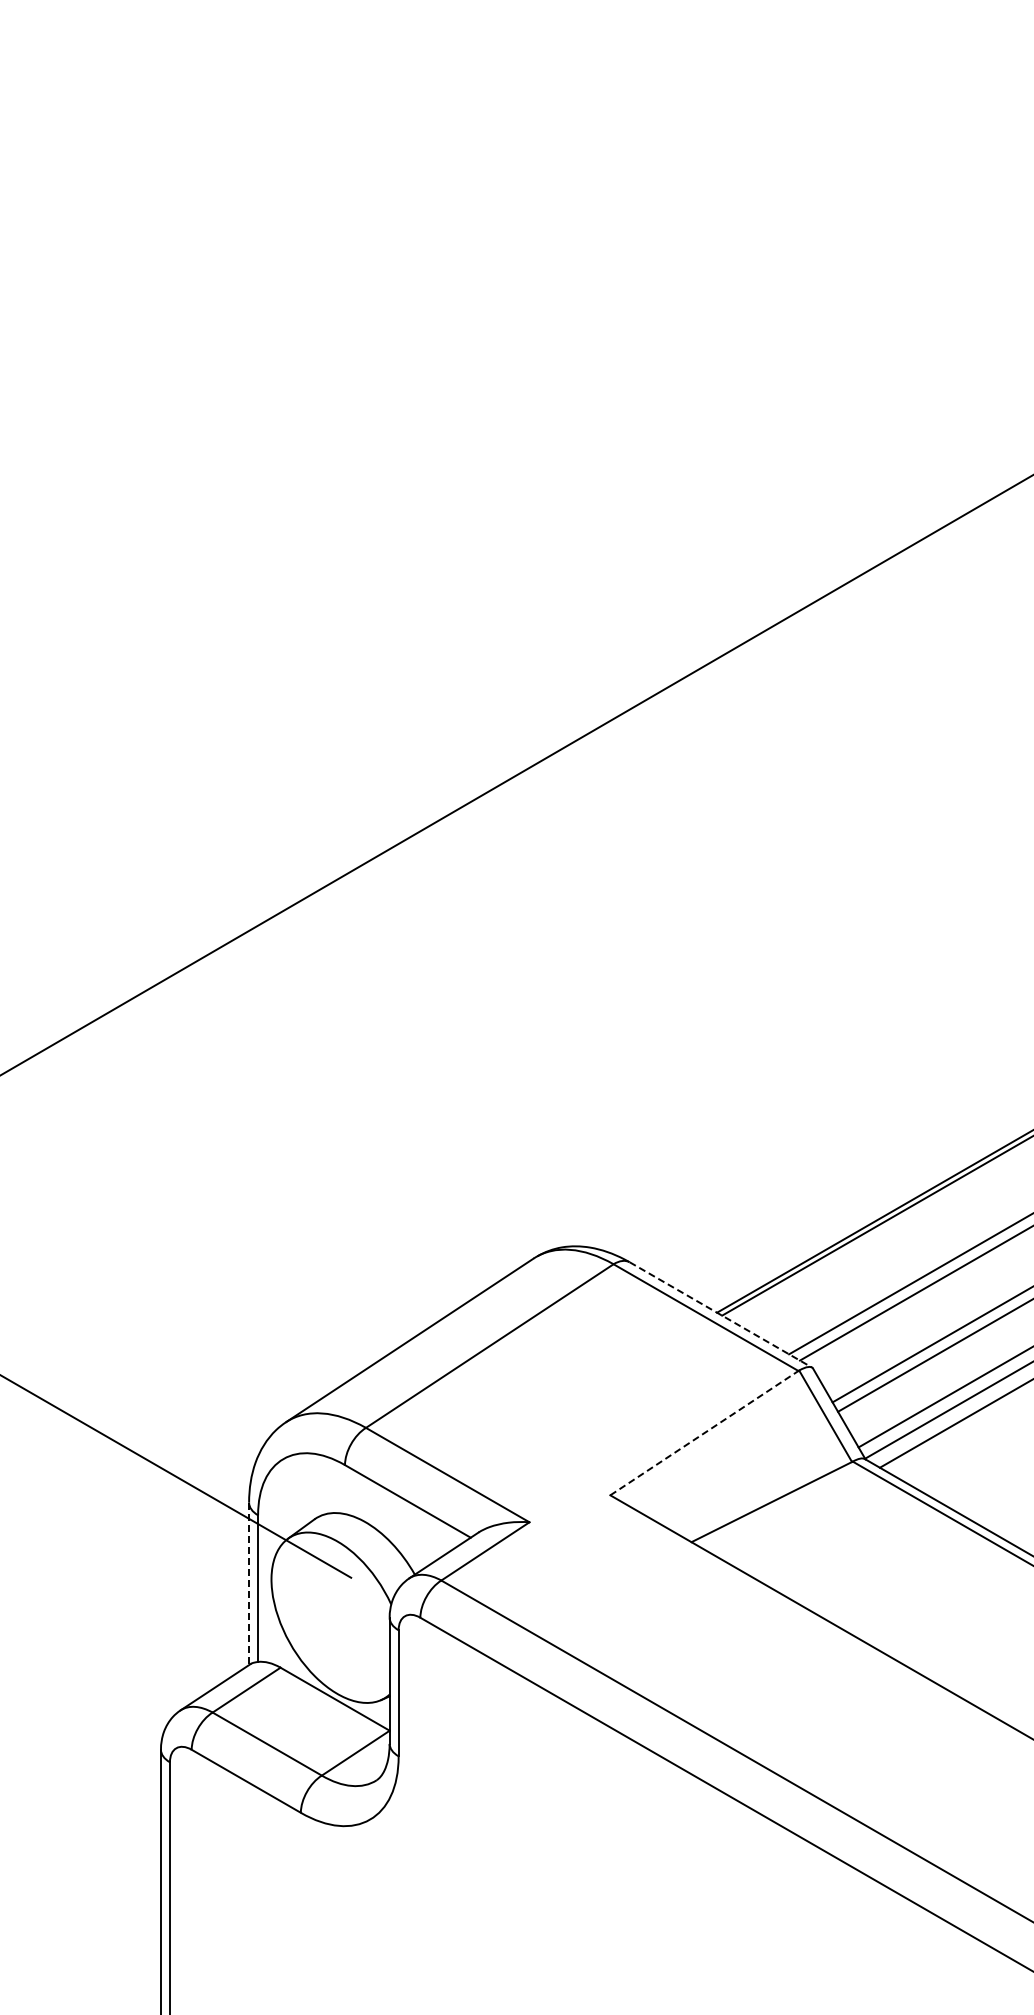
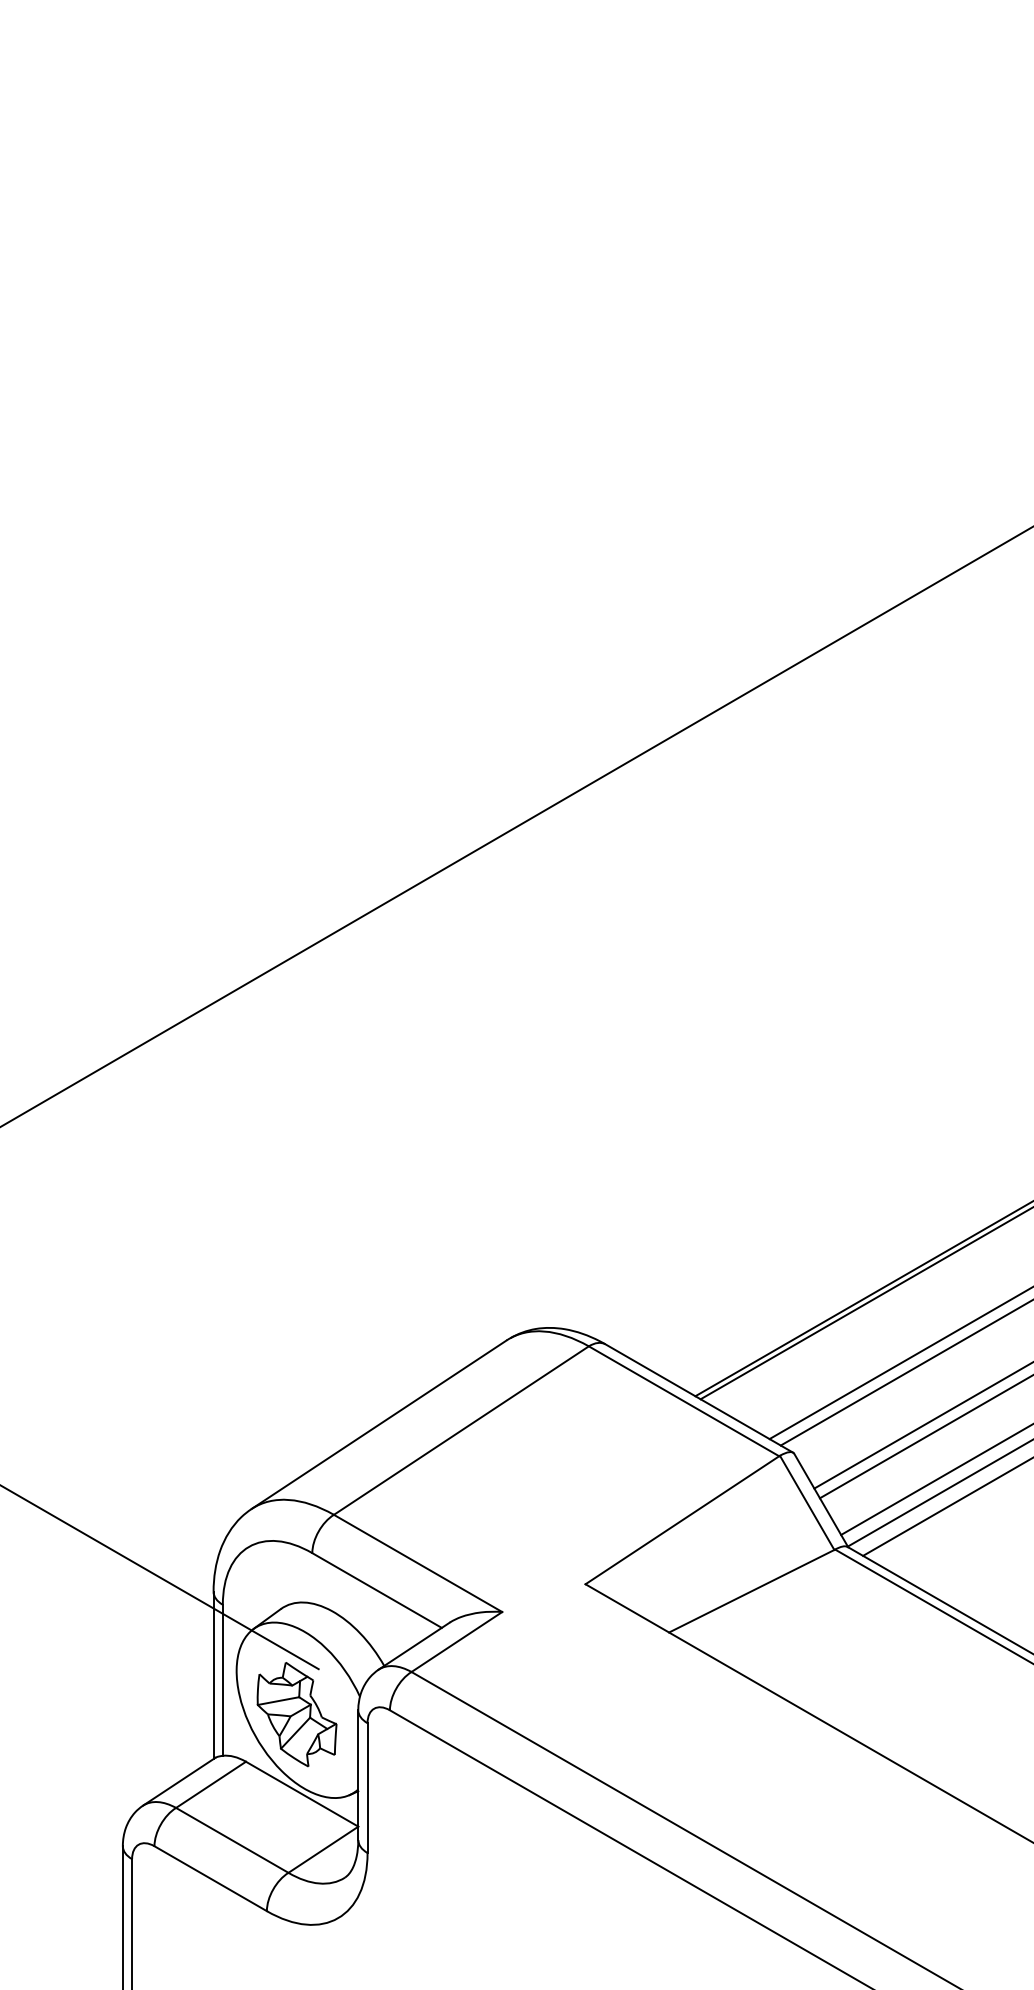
line: (721, 1315) -> (699, 1399), dashed -> solid
line: (704, 1433) -> (682, 1520), dashed -> solid
line: (249, 1584) -> (213, 1676), dashed -> solid
part: (330, 1621) -> (297, 1714), added

